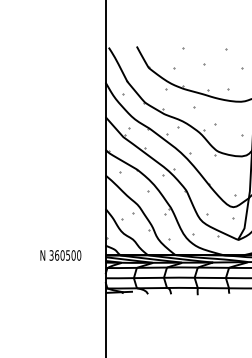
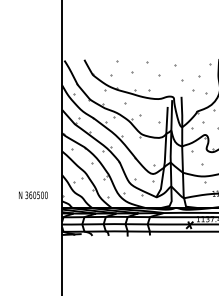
text: (61, 255) -> (33, 195), moved

